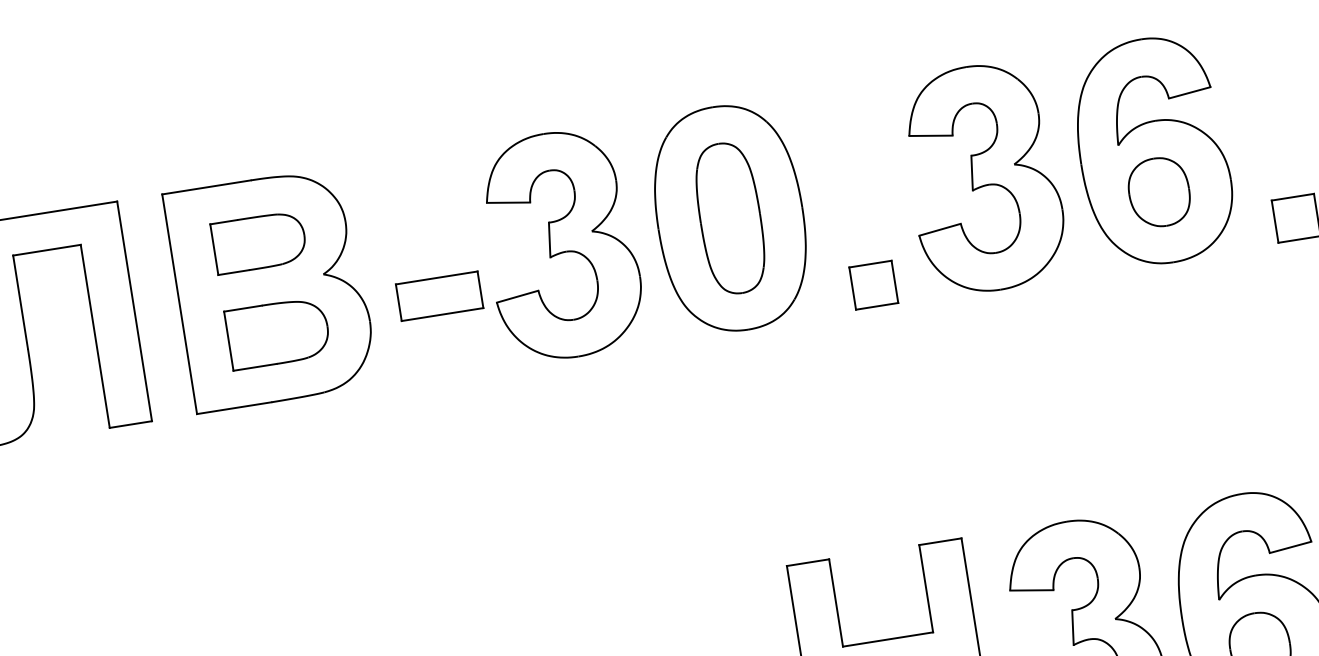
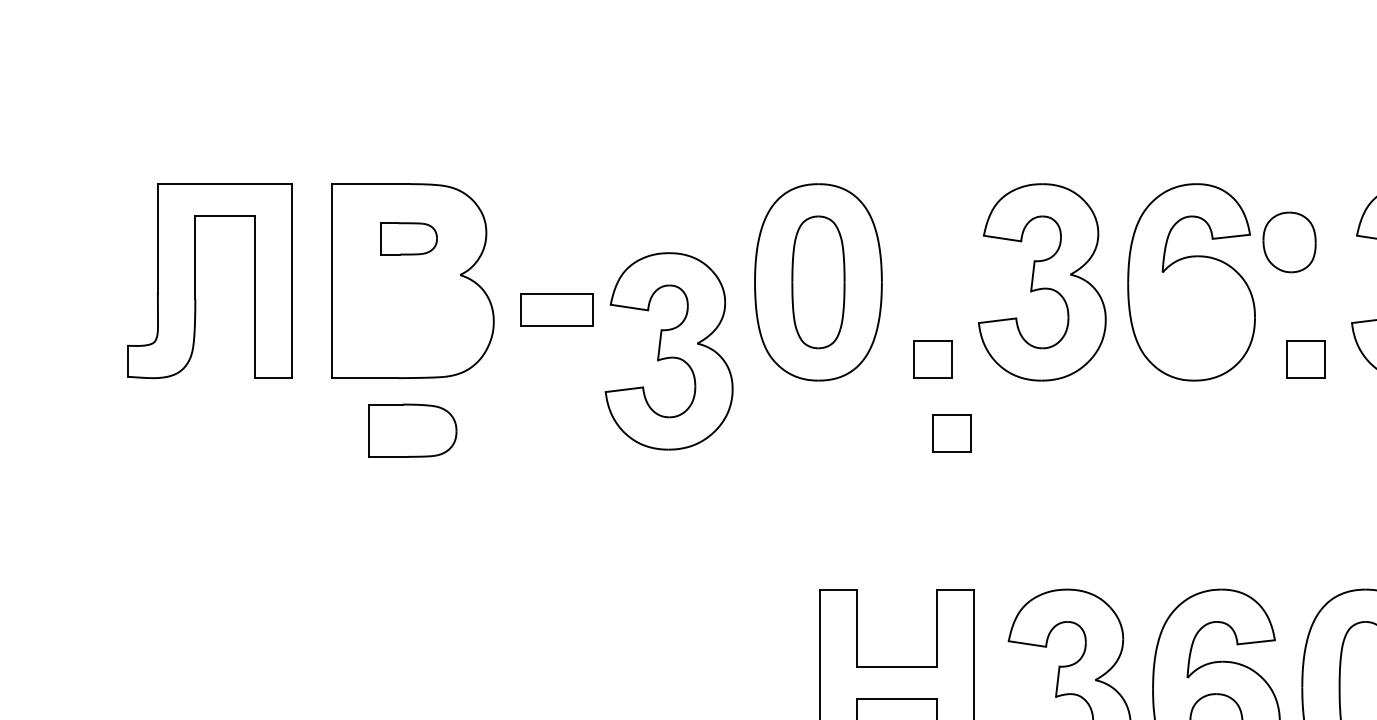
part: (1159, 192) -> (1289, 242), moved
part: (258, 242) -> (408, 238), size x0.7
part: (560, 245) -> (668, 351), moved
part: (277, 333) -> (412, 430), moved
part: (908, 365) -> (951, 433), added

